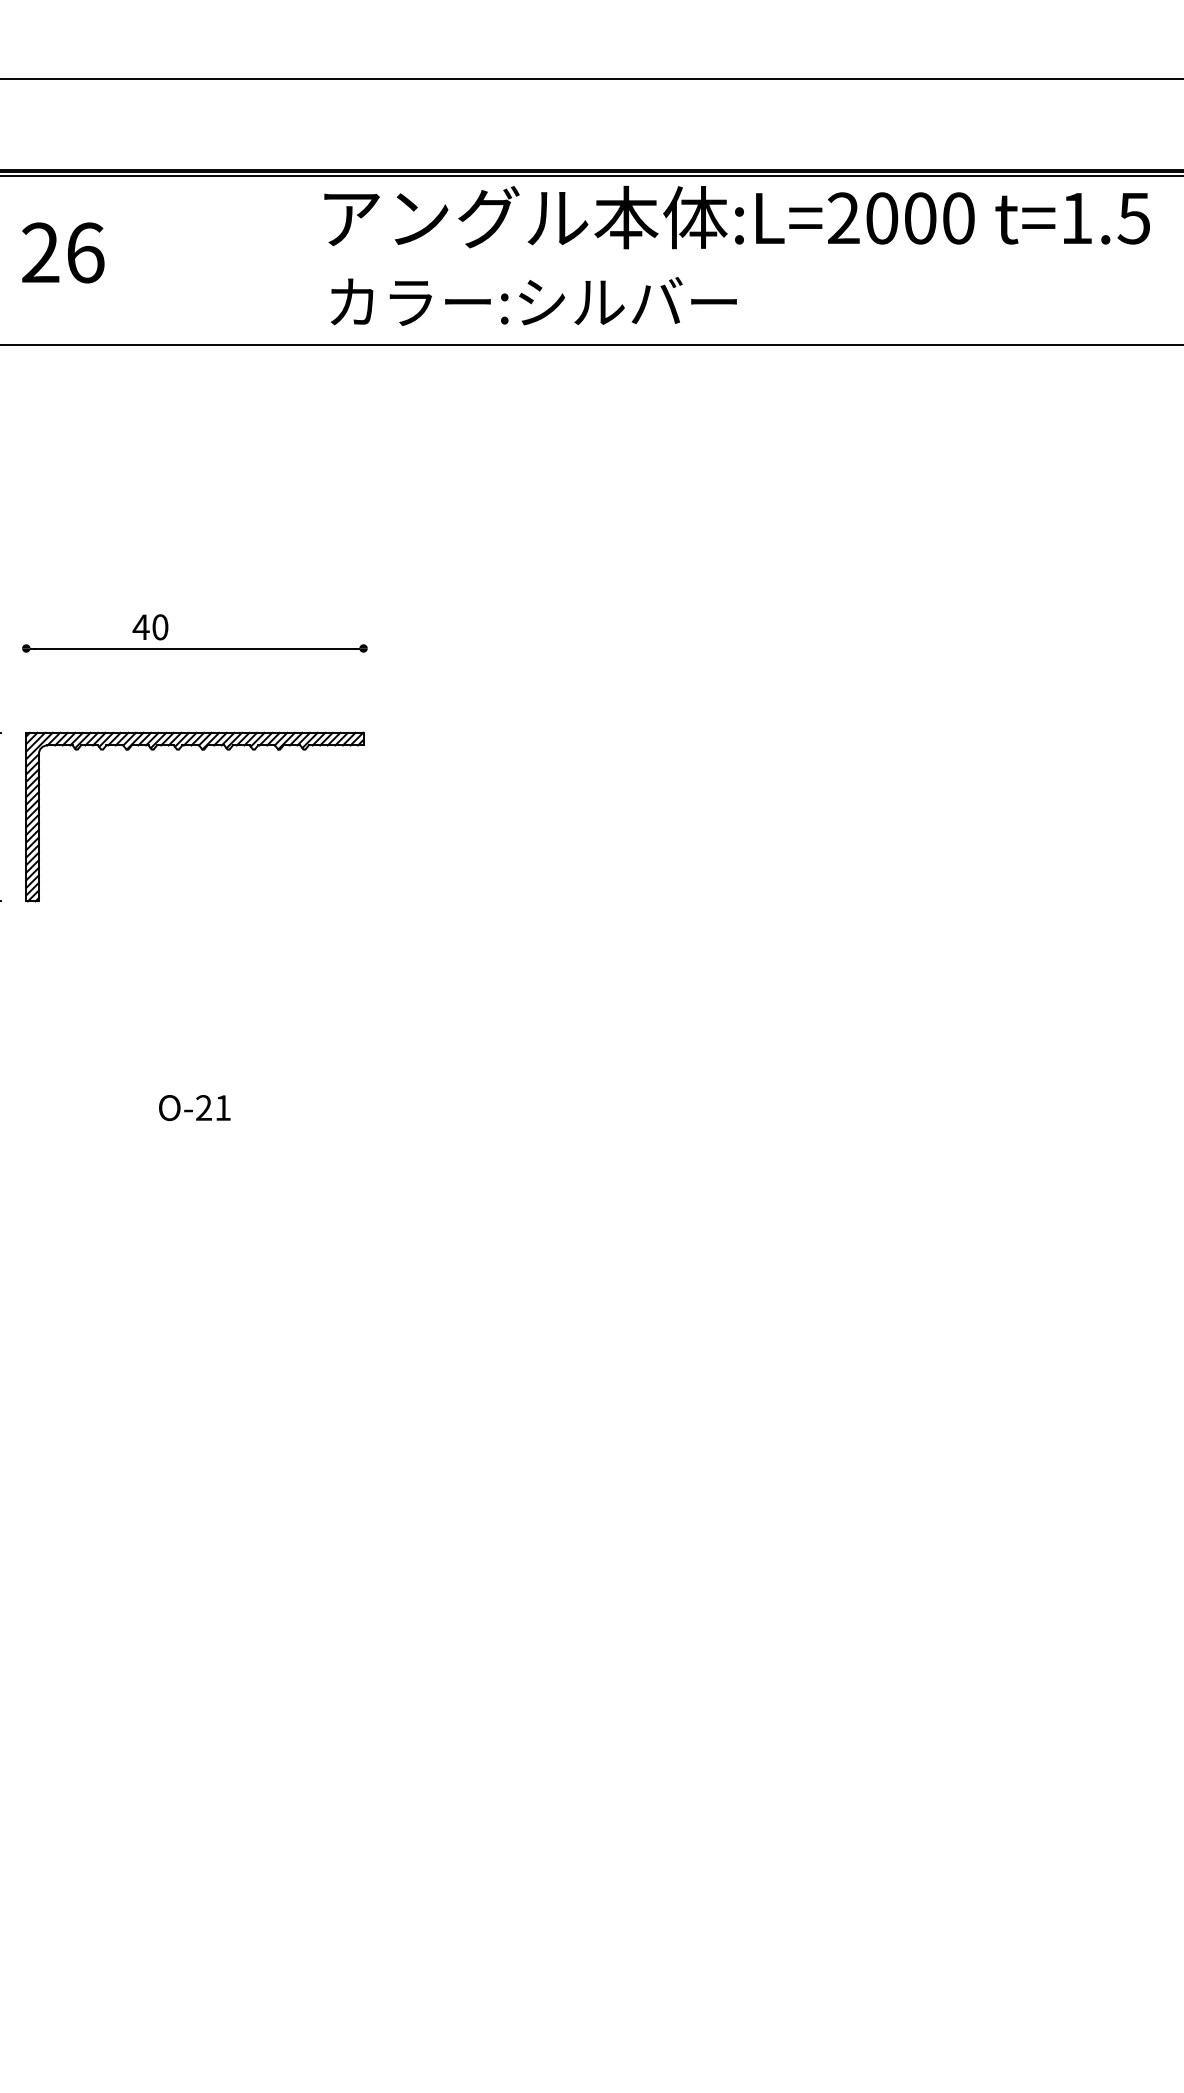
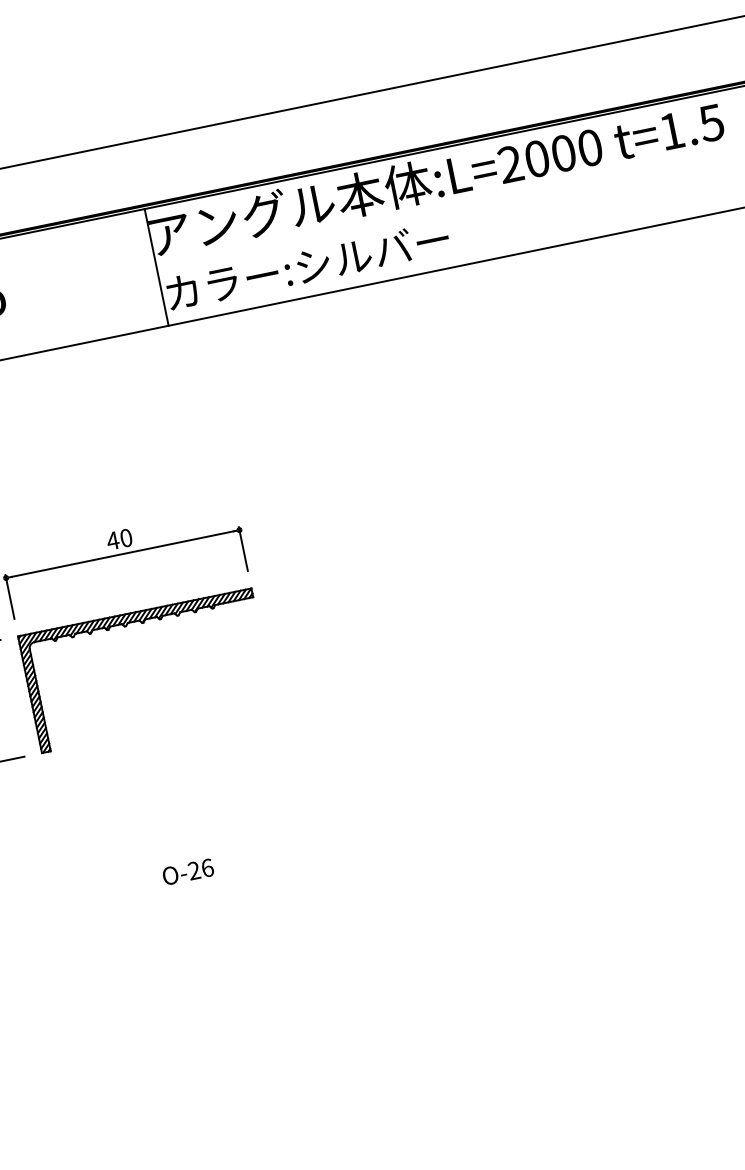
line: (323, 260) -> (156, 267), added
text: (150, 627) -> (119, 539), moved
line: (26, 675) -> (10, 596), added
line: (363, 675) -> (243, 548), added
text: (223, 1108) -> (207, 868), O-21 -> O-26

